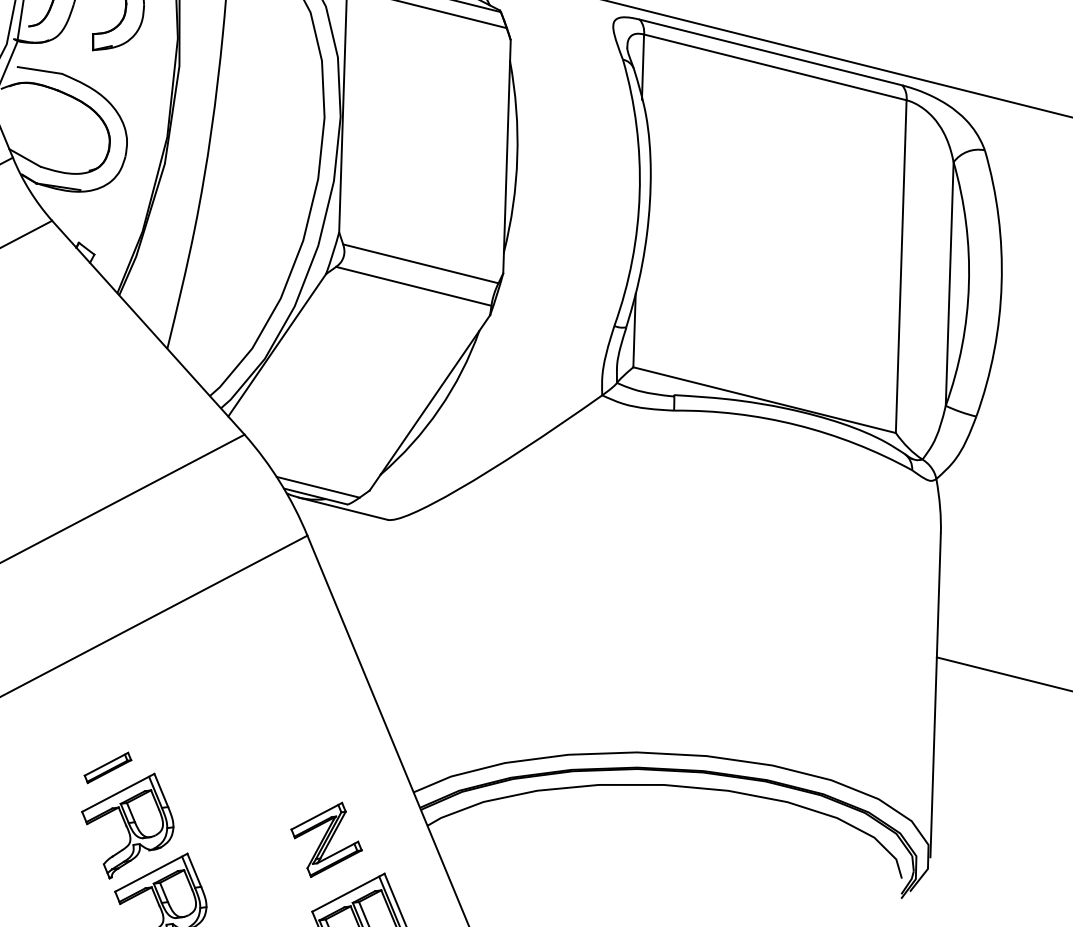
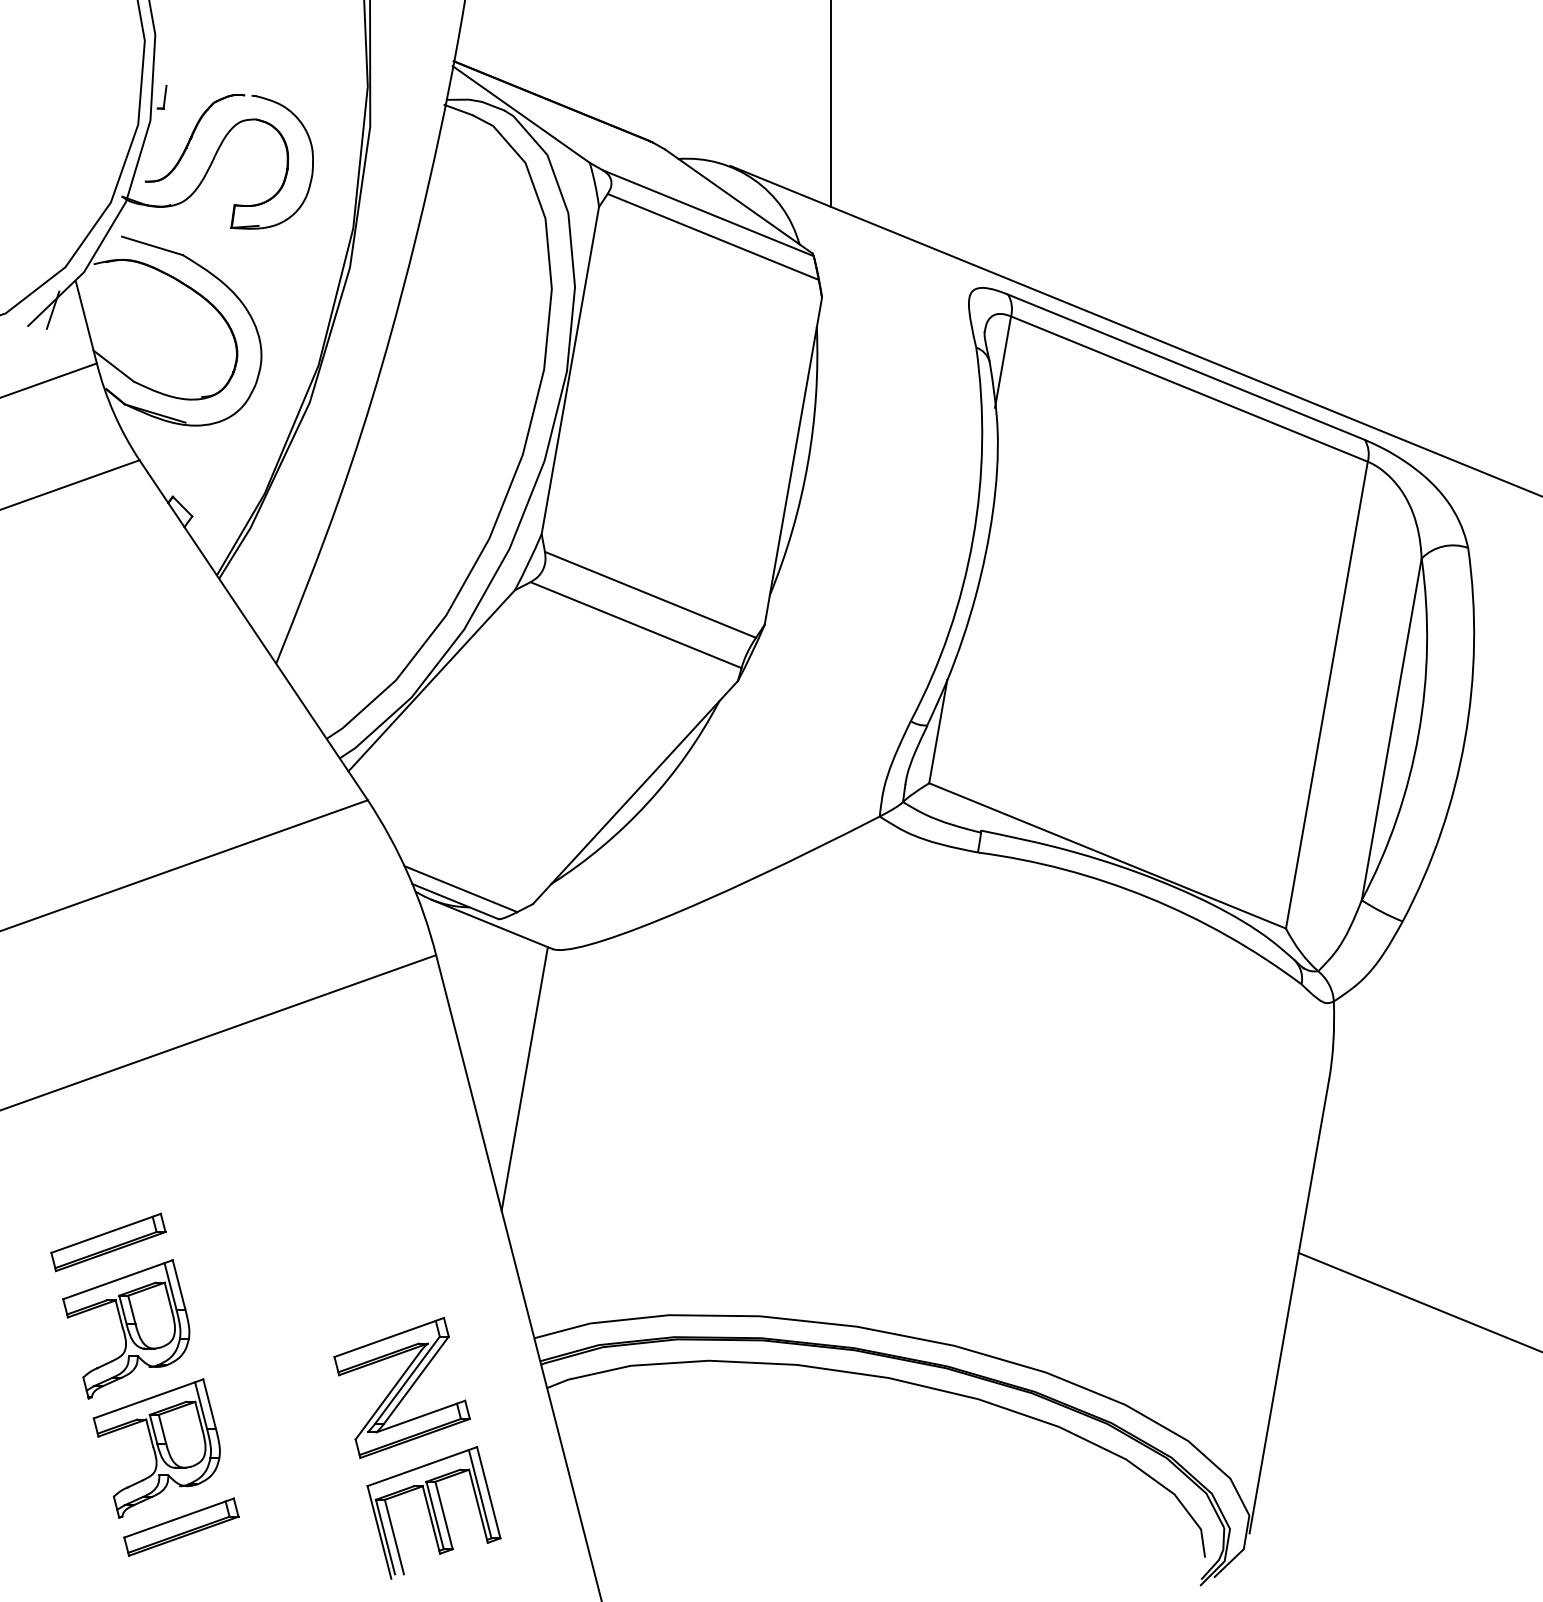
line: (381, 612) -> (524, 1078), added
part: (108, 767) -> (108, 1242), size x1.67
part: (326, 839) -> (401, 1387), size x1.43

